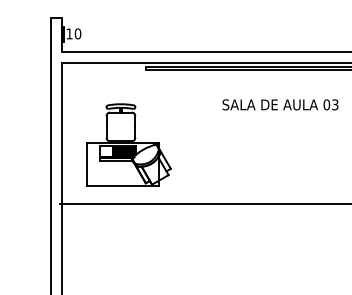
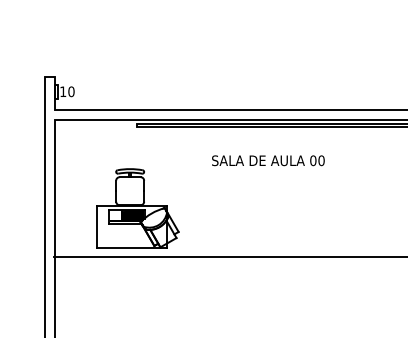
text: (335, 104) -> (321, 160), 03 -> 00
part: (128, 144) -> (137, 208), moved

